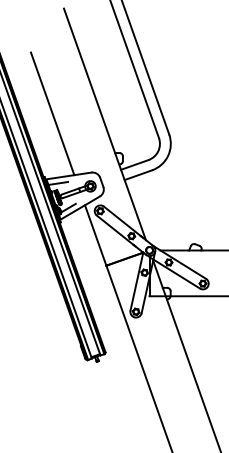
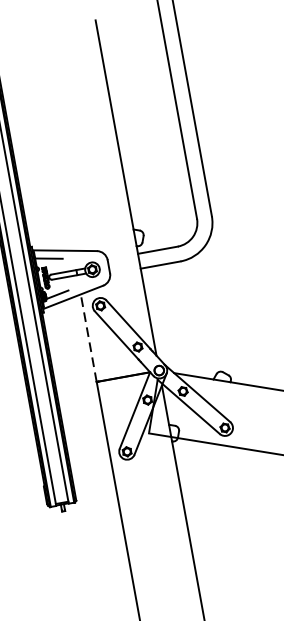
line: (52, 113) -> (56, 161), removed
line: (95, 235) -> (88, 338), solid -> dashed

